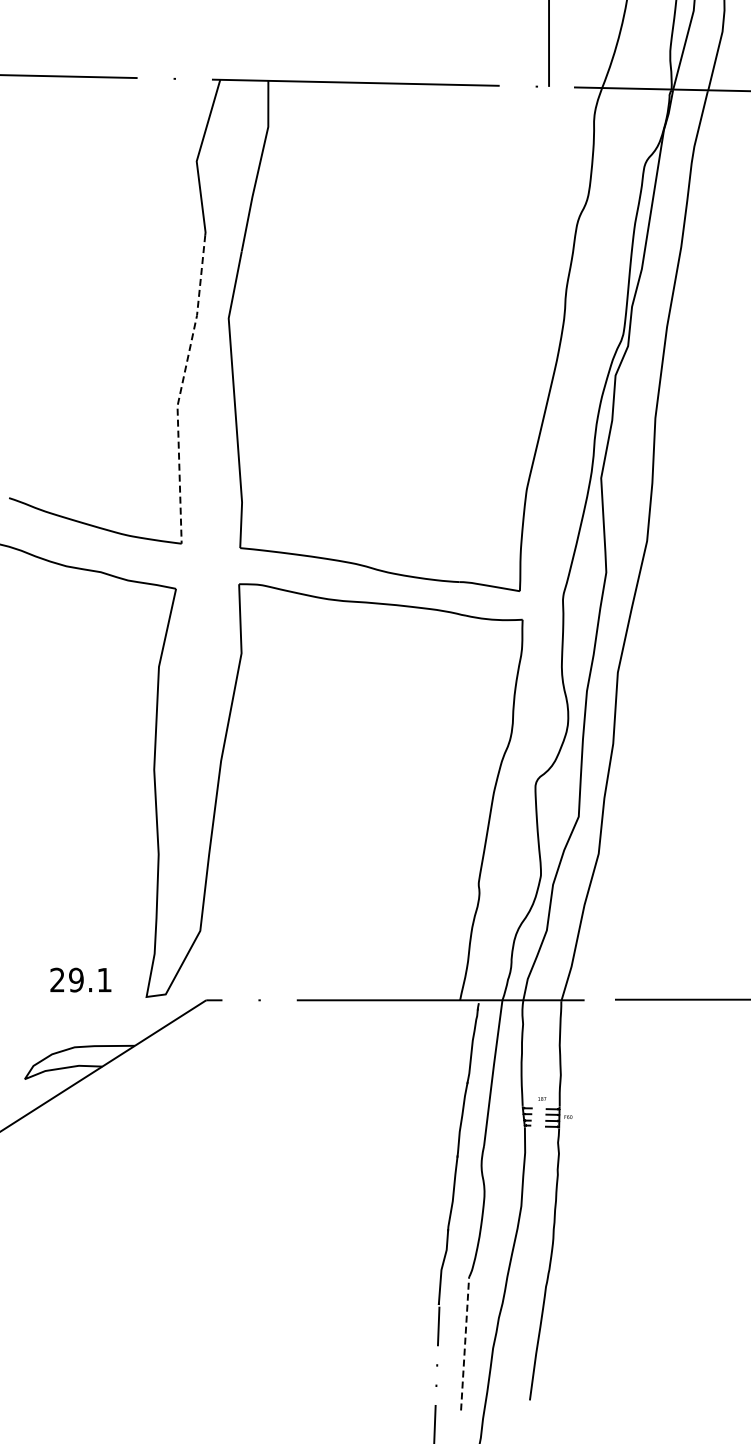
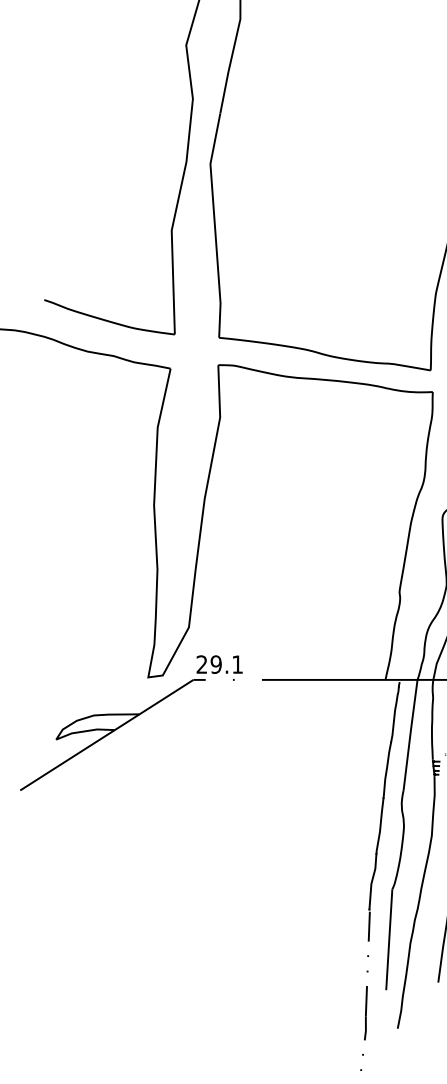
line: (181, 388) -> (174, 217), dashed -> solid
text: (80, 979) -> (219, 664), moved
line: (465, 1343) -> (389, 939), dashed -> solid

